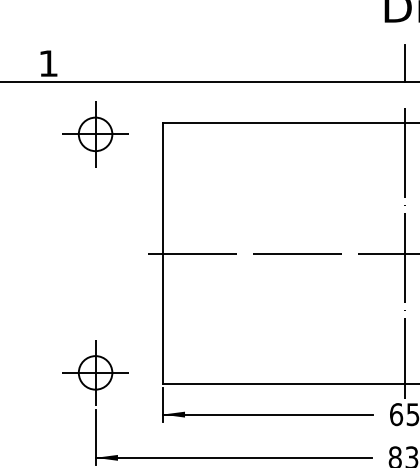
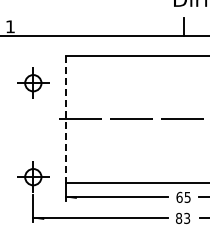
part: (95, 132) -> (33, 82), moved
line: (404, 252) -> (183, 118), removed
line: (161, 254) -> (65, 119), solid -> dashed

